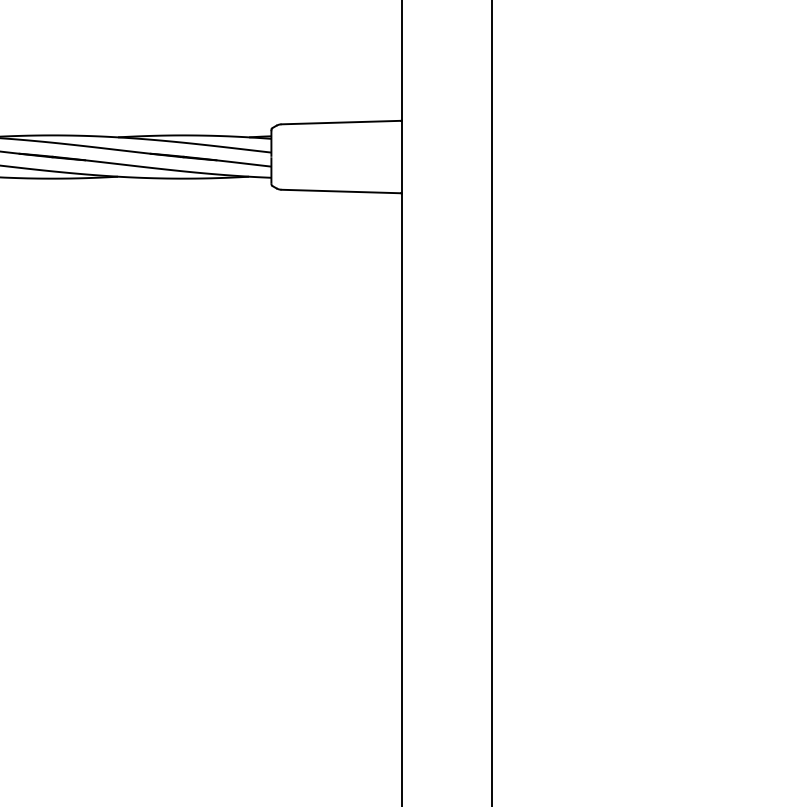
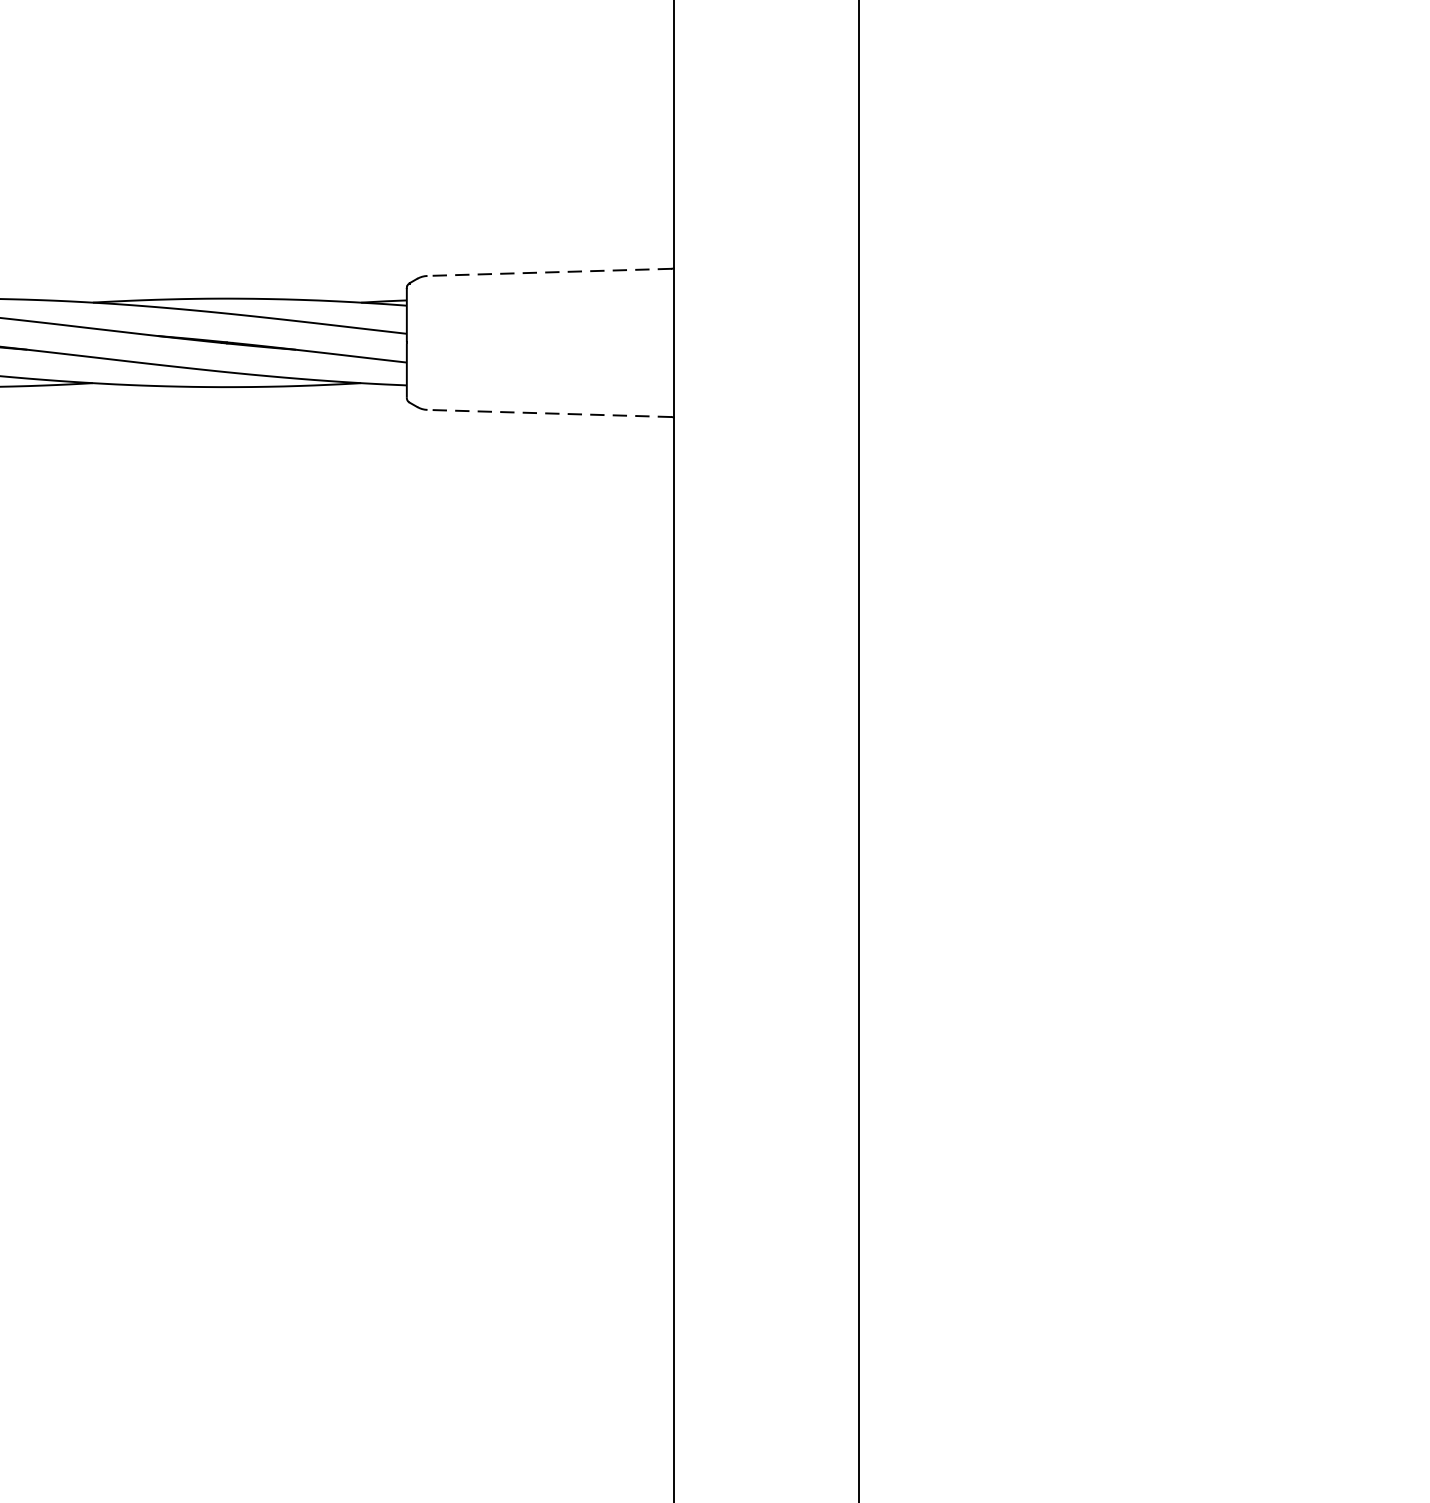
line: (341, 122) -> (550, 272), solid -> dashed
line: (341, 191) -> (550, 413), solid -> dashed

